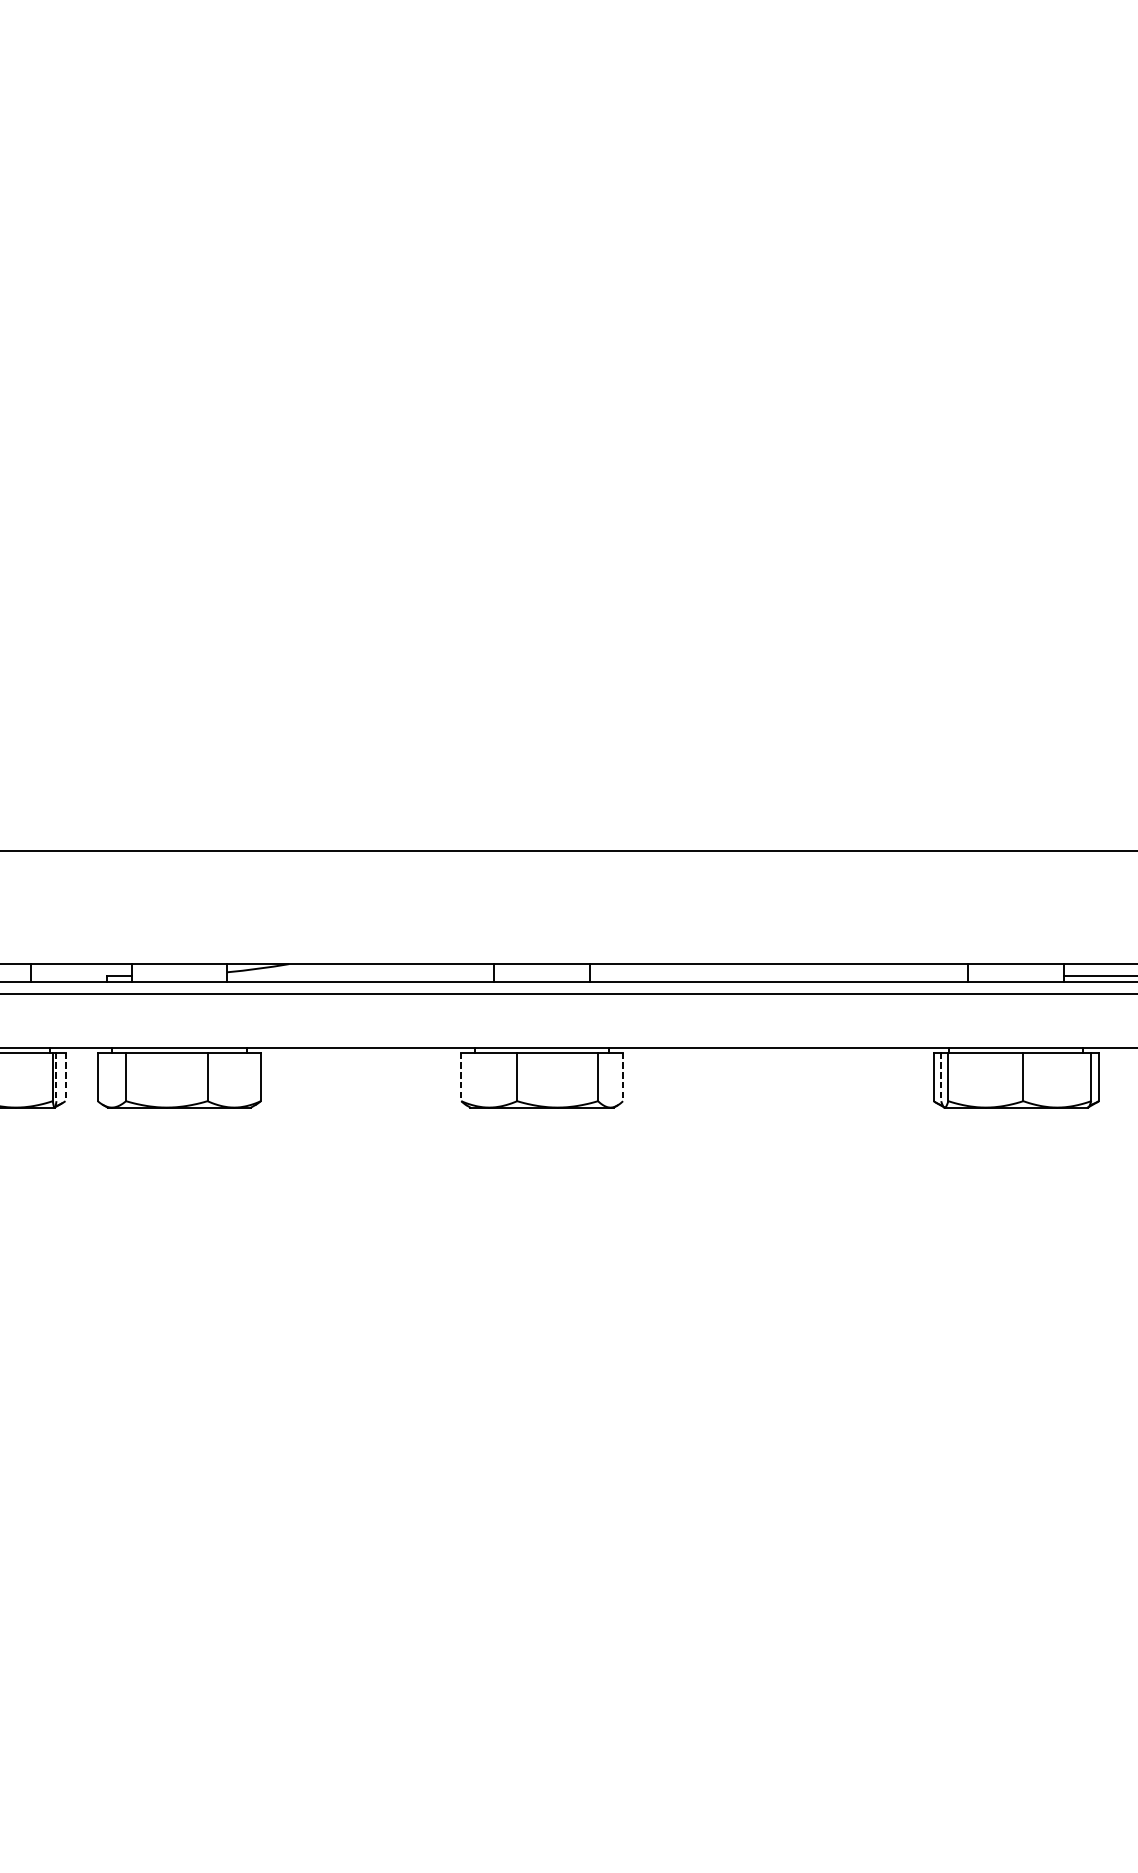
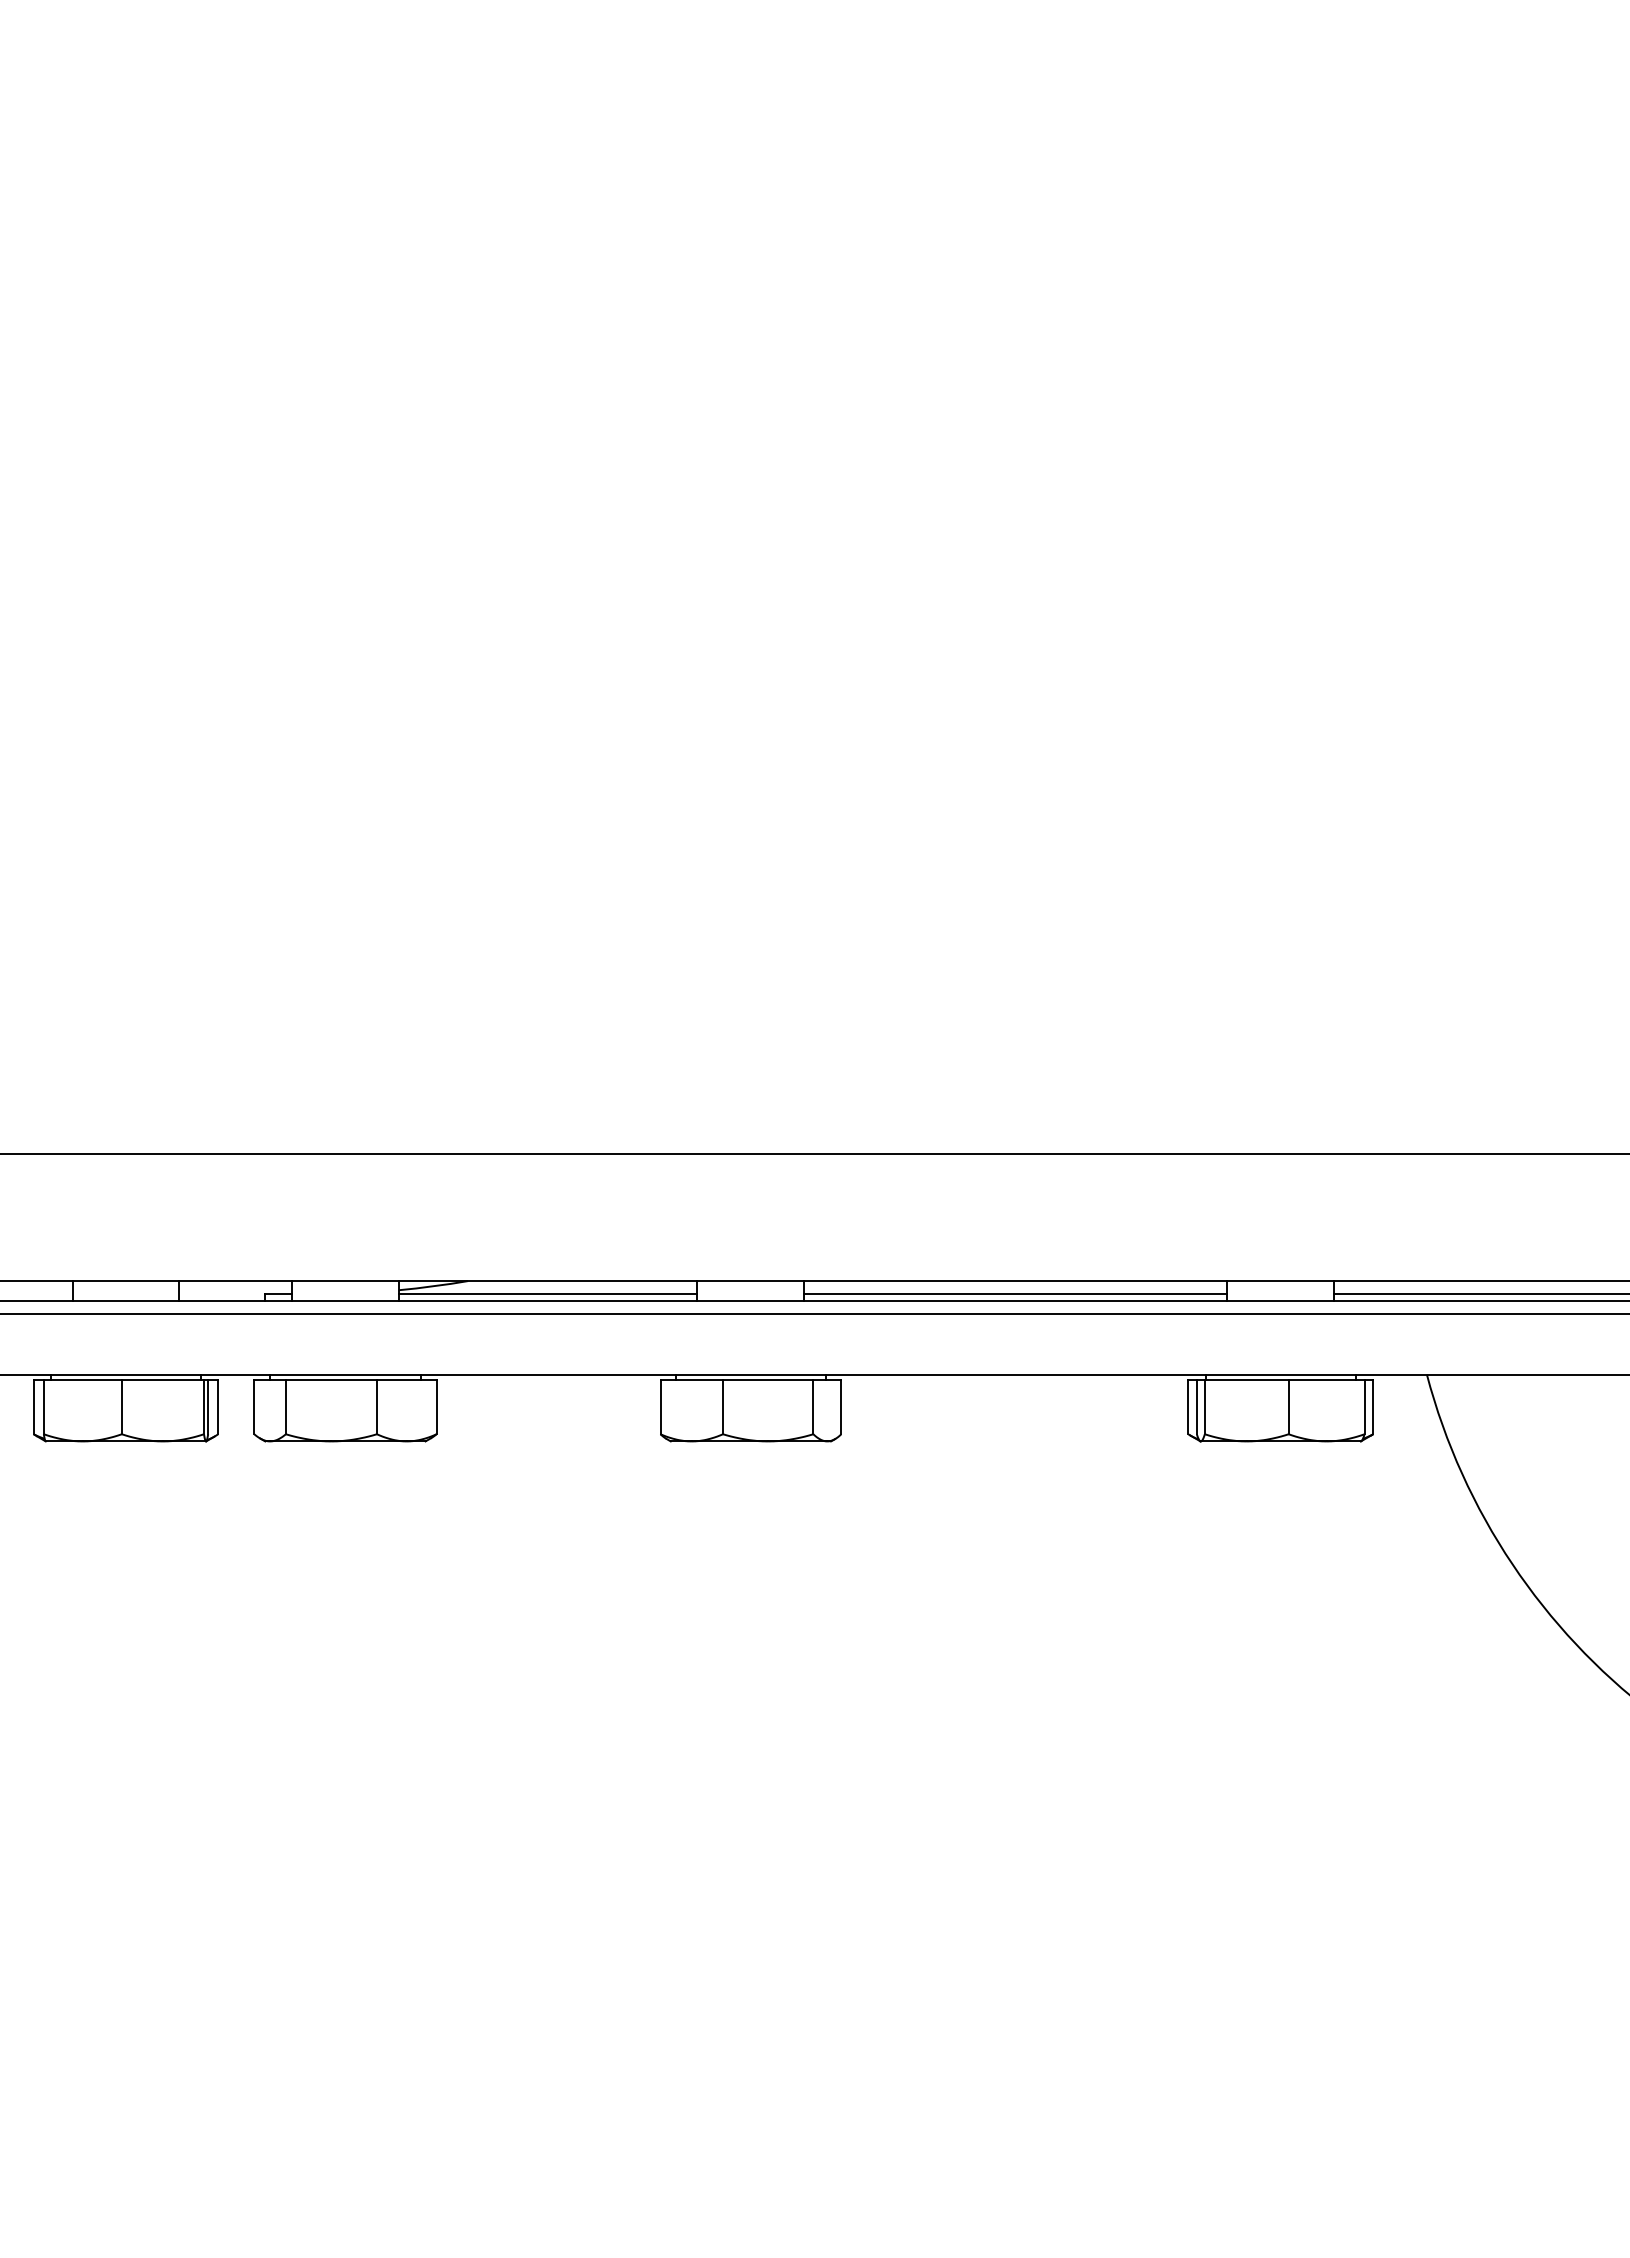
line: (360, 976) -> (547, 1294), added
line: (778, 976) -> (1015, 1294), added
line: (56, 1077) -> (208, 1407), dashed -> solid
line: (65, 1077) -> (218, 1407), dashed -> solid
line: (461, 1077) -> (660, 1407), dashed -> solid
line: (623, 1077) -> (841, 1407), dashed -> solid
line: (940, 1077) -> (1196, 1407), dashed -> solid

